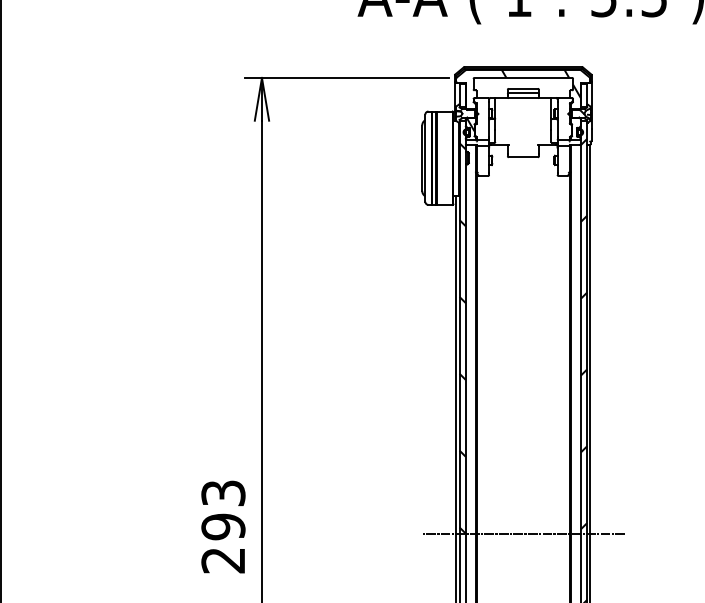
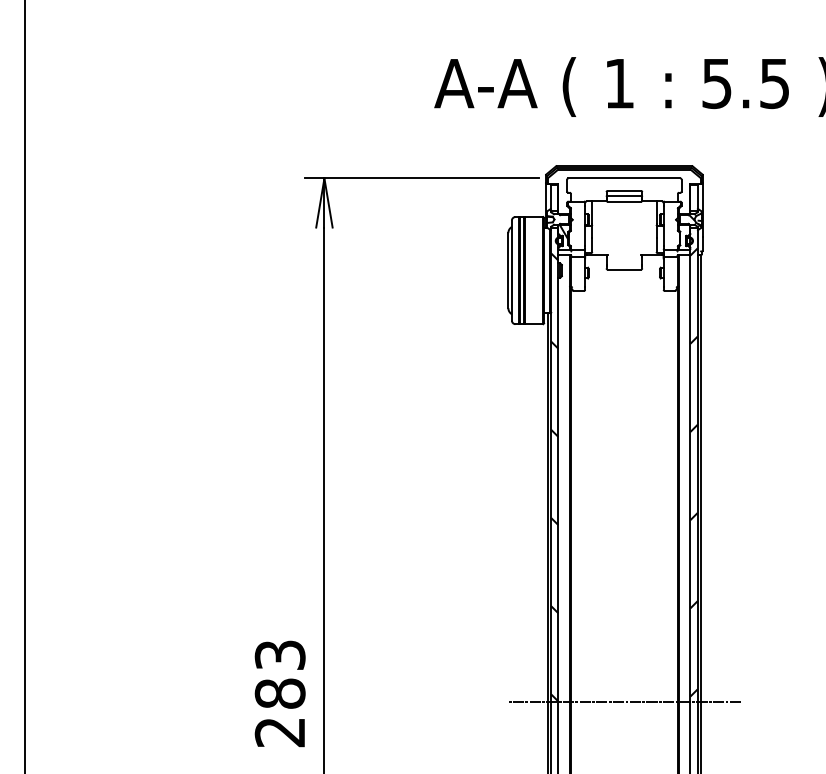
hatch: (540, 84) -> (644, 185), removed
text: (223, 526) -> (280, 693), 293 -> 283

